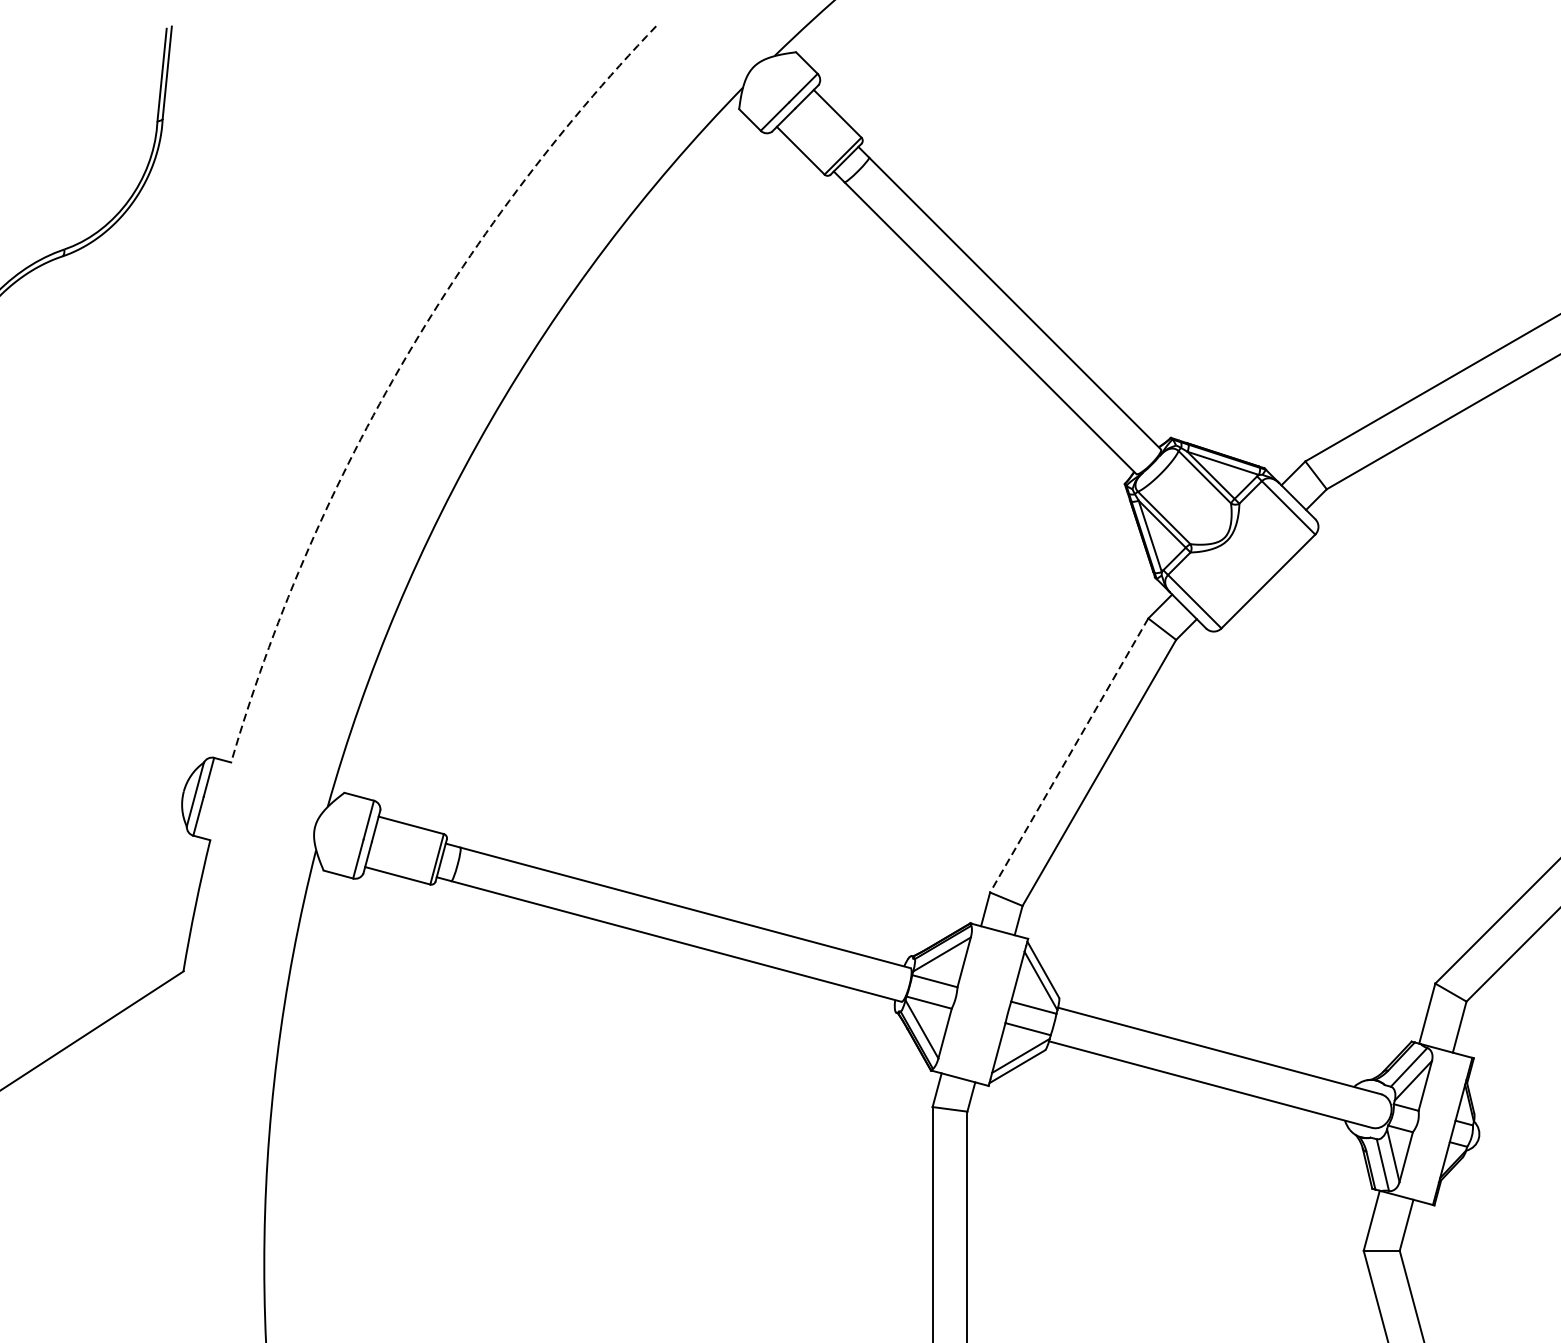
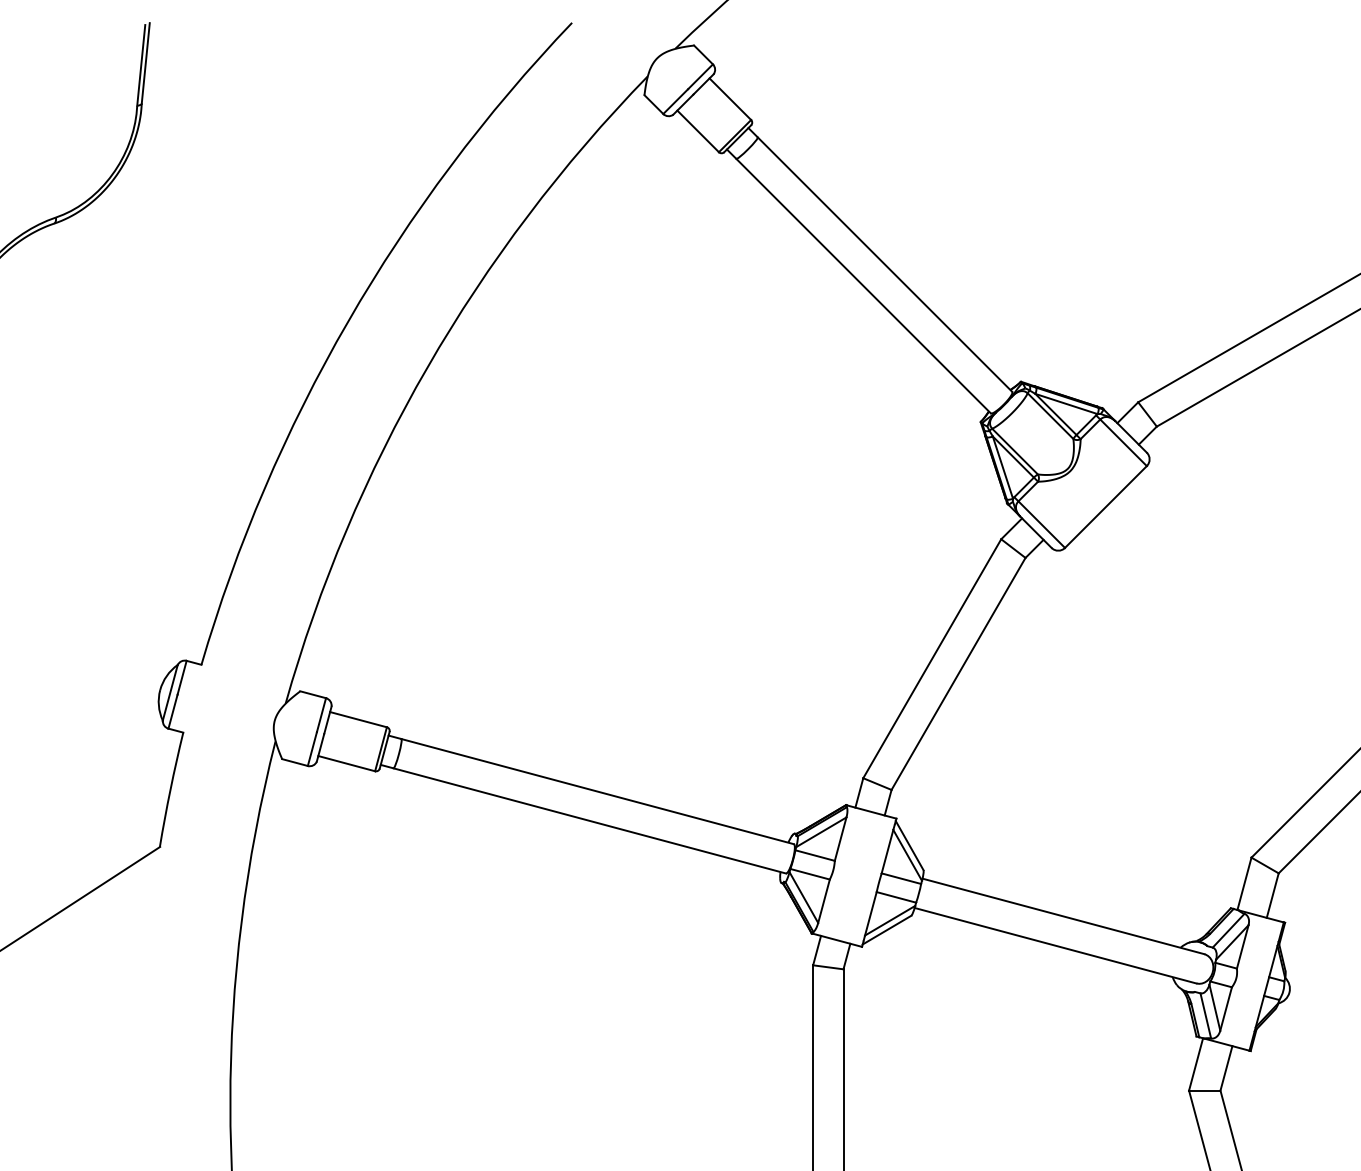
arc: (399, 368) -> (348, 321), dashed -> solid
line: (1069, 755) -> (932, 658), dashed -> solid

